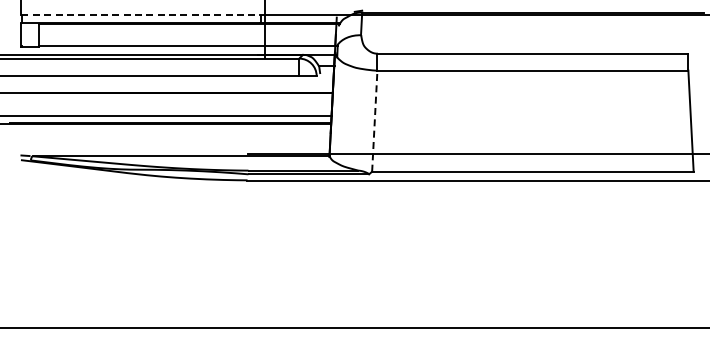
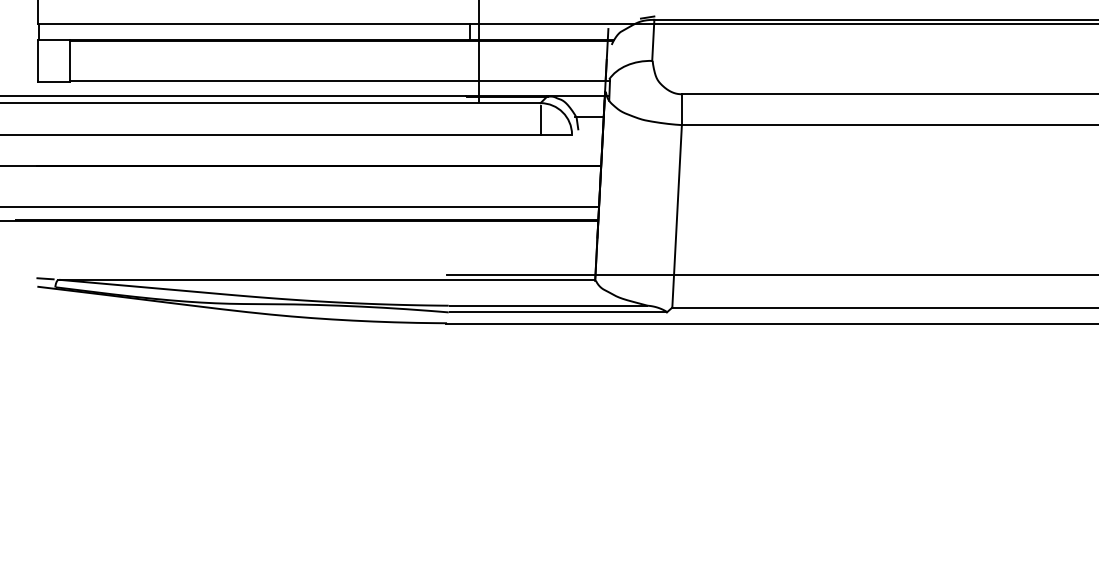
line: (141, 15) -> (255, 25), dashed -> solid
line: (374, 121) -> (676, 216), dashed -> solid

